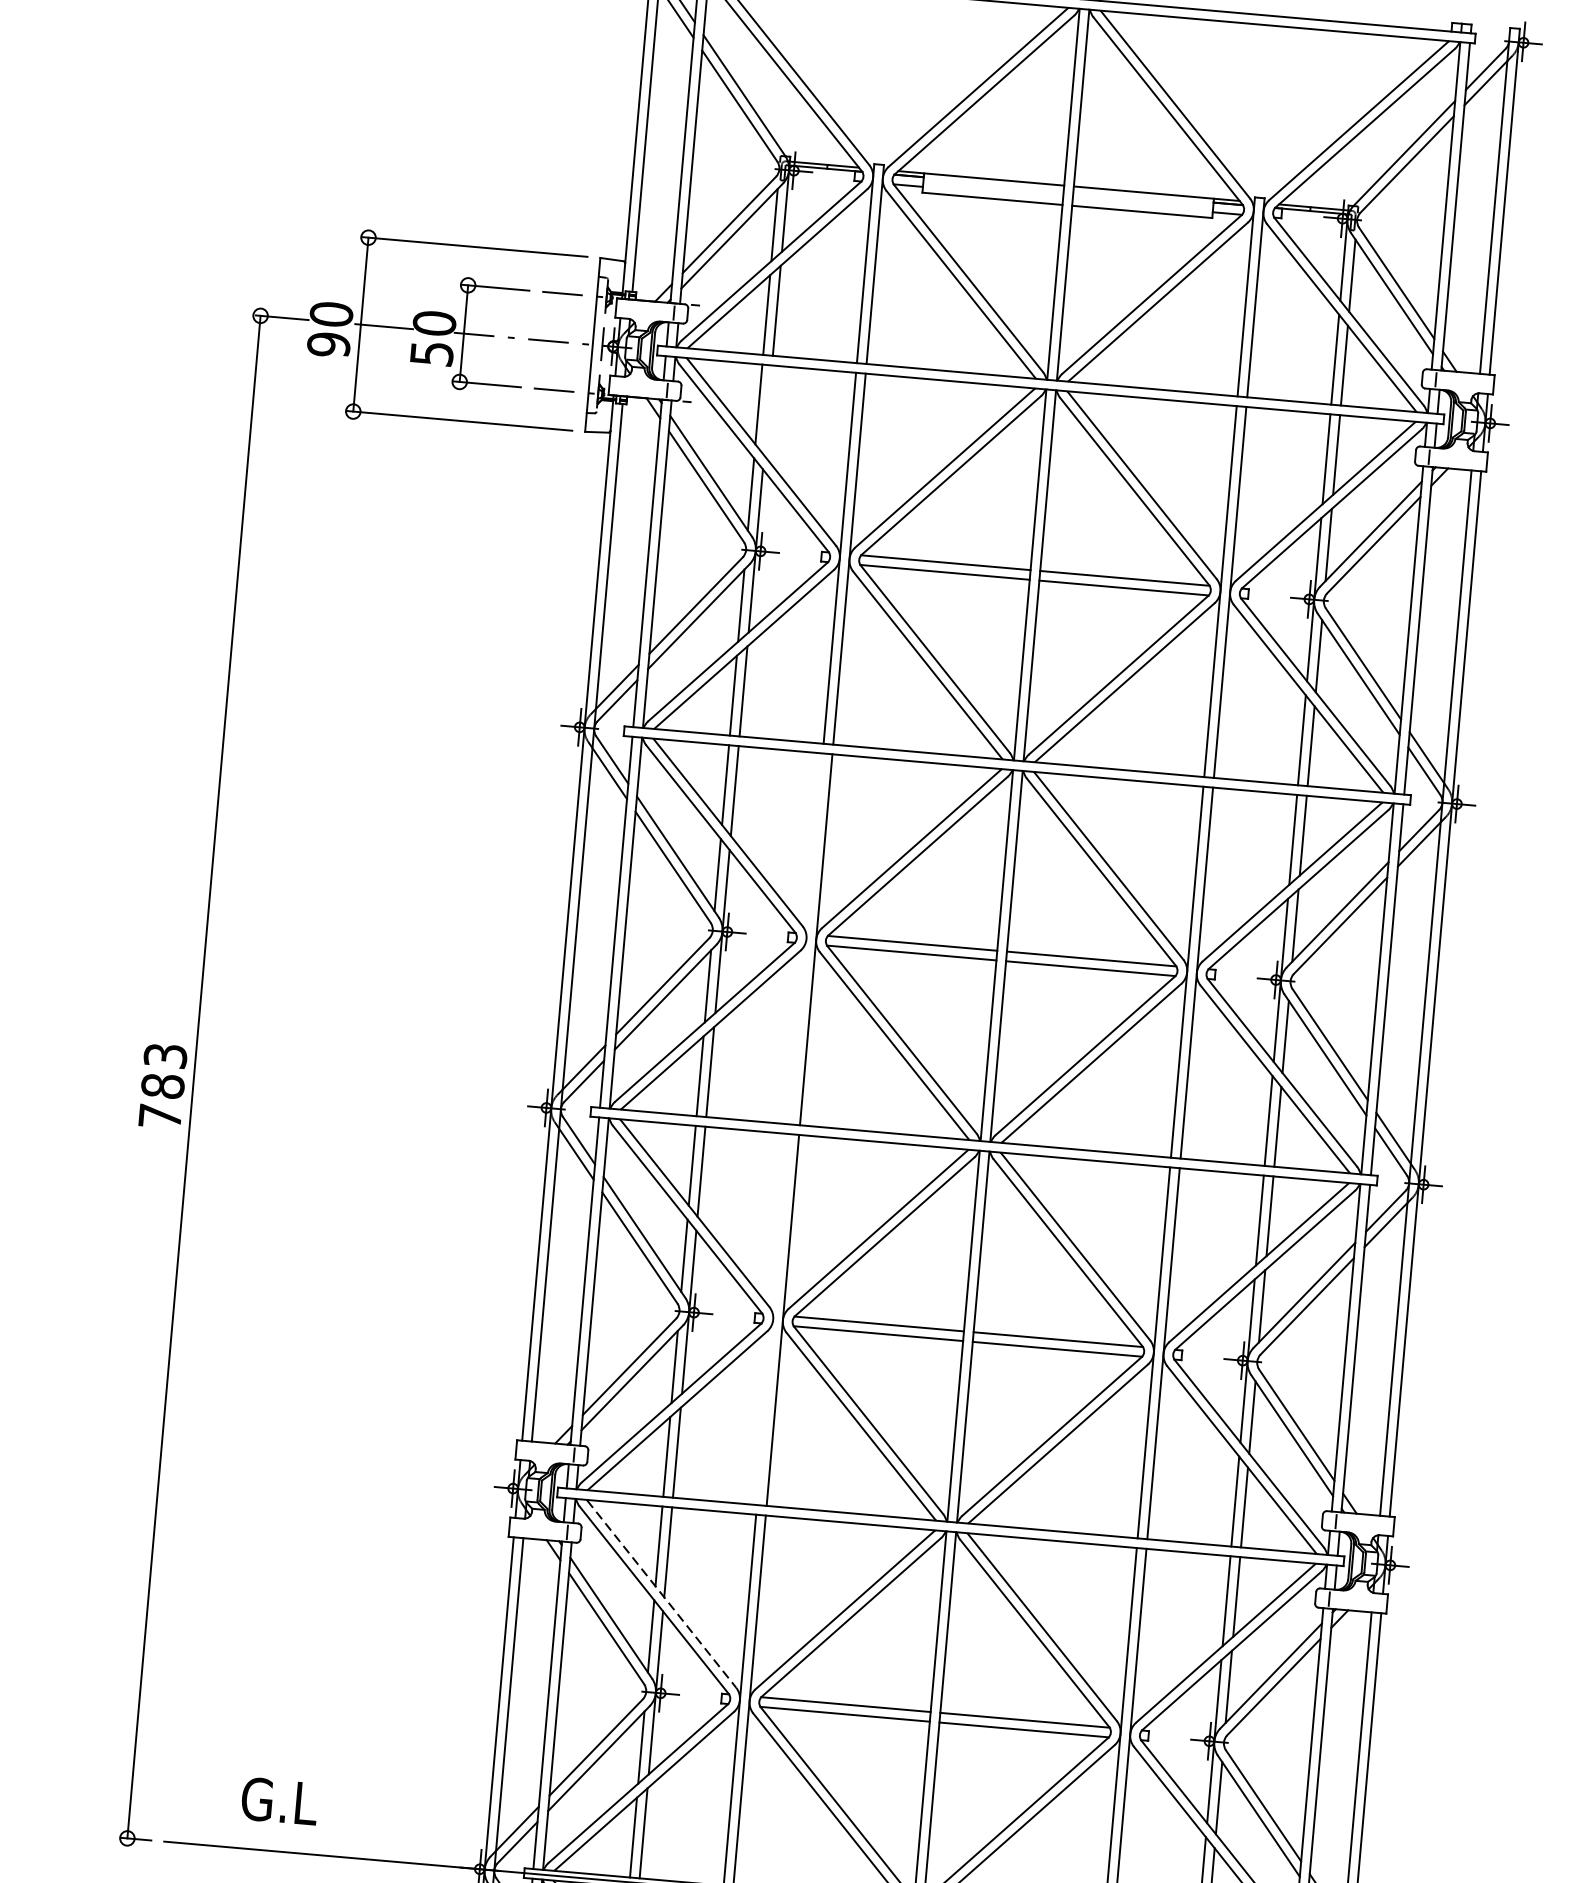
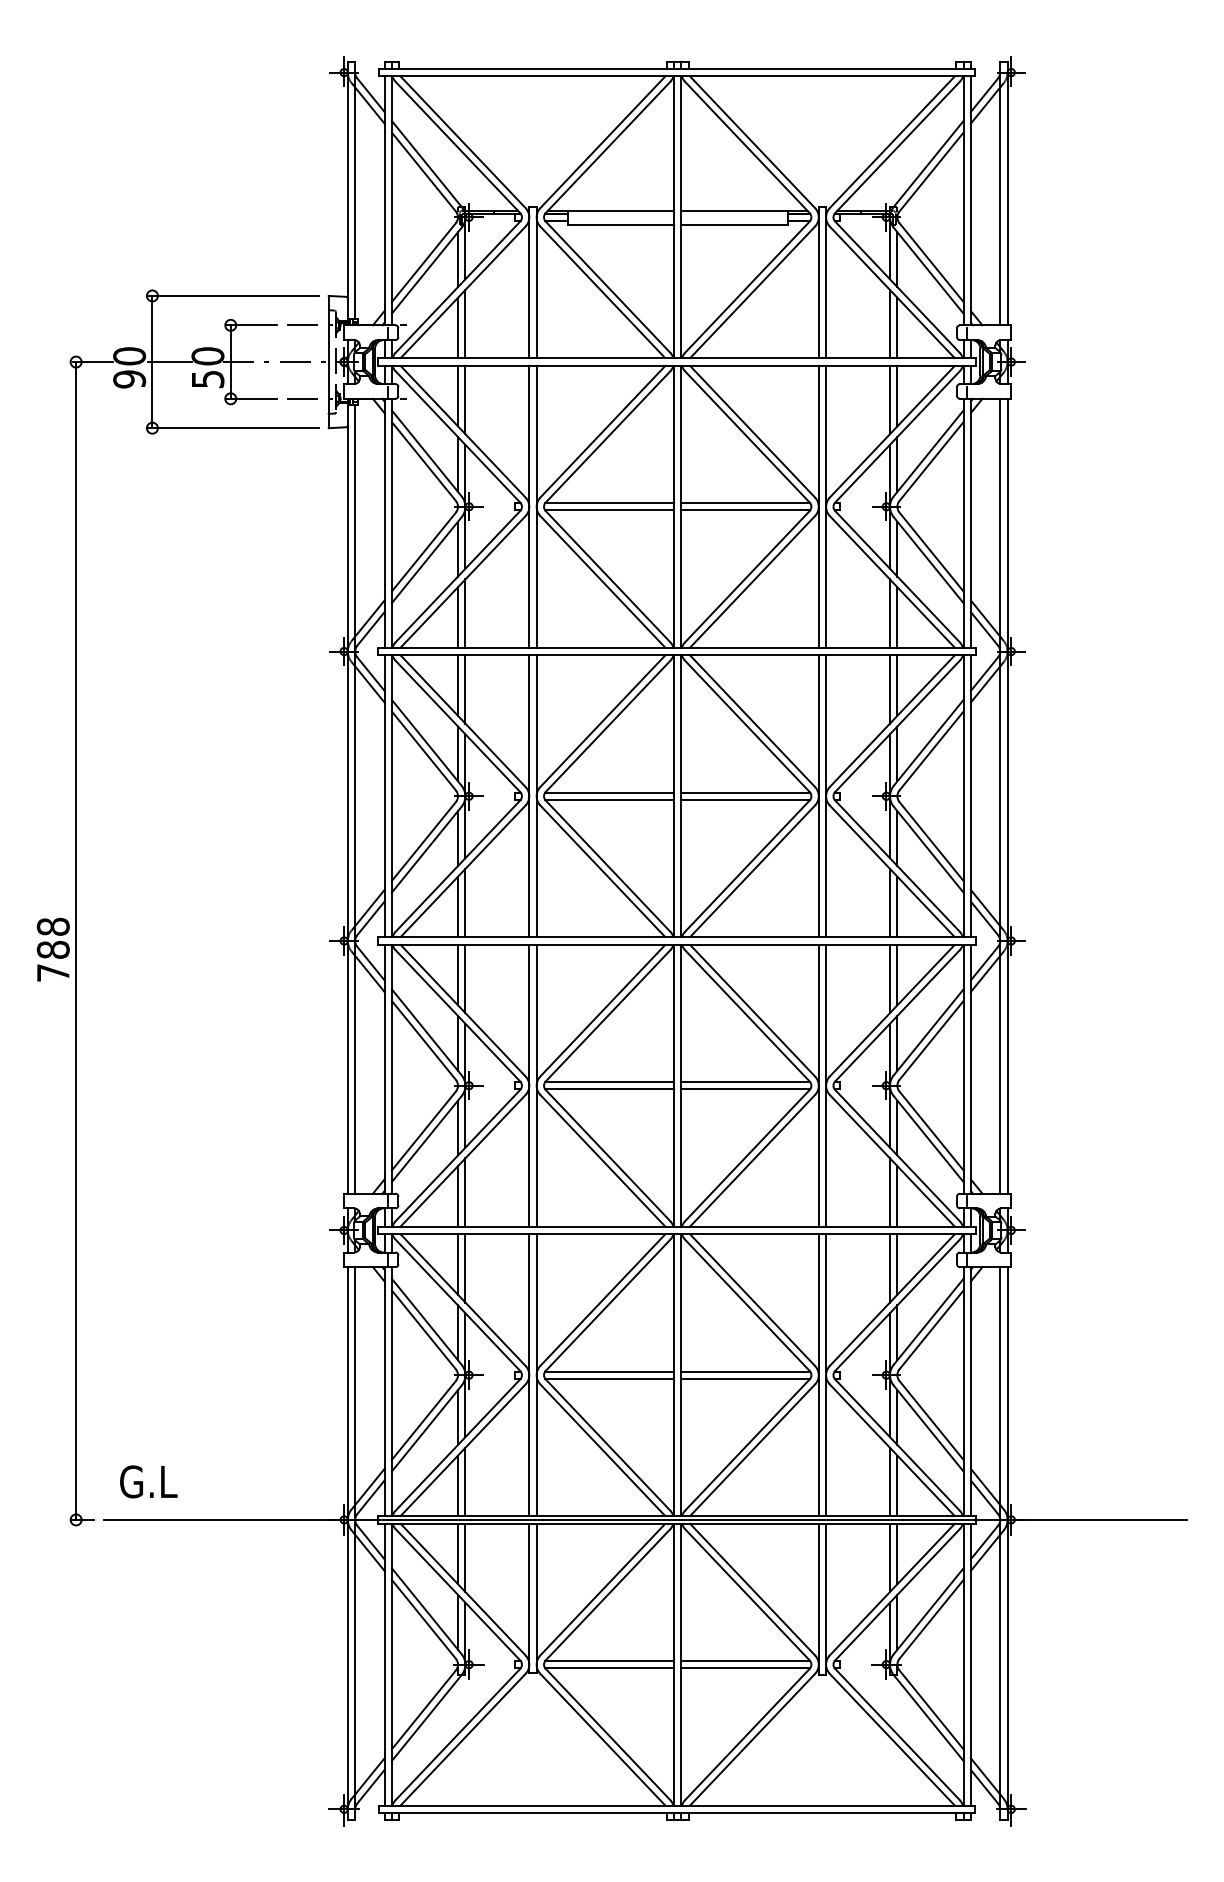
line: (768, 409) -> (465, 399), added
line: (806, 939) -> (529, 796), added
text: (165, 1055) -> (53, 926), 783 -> 788
line: (773, 1319) -> (529, 1085), added
line: (661, 1594) -> (463, 1300), dashed -> solid
text: (279, 1800) -> (148, 1481), moved

